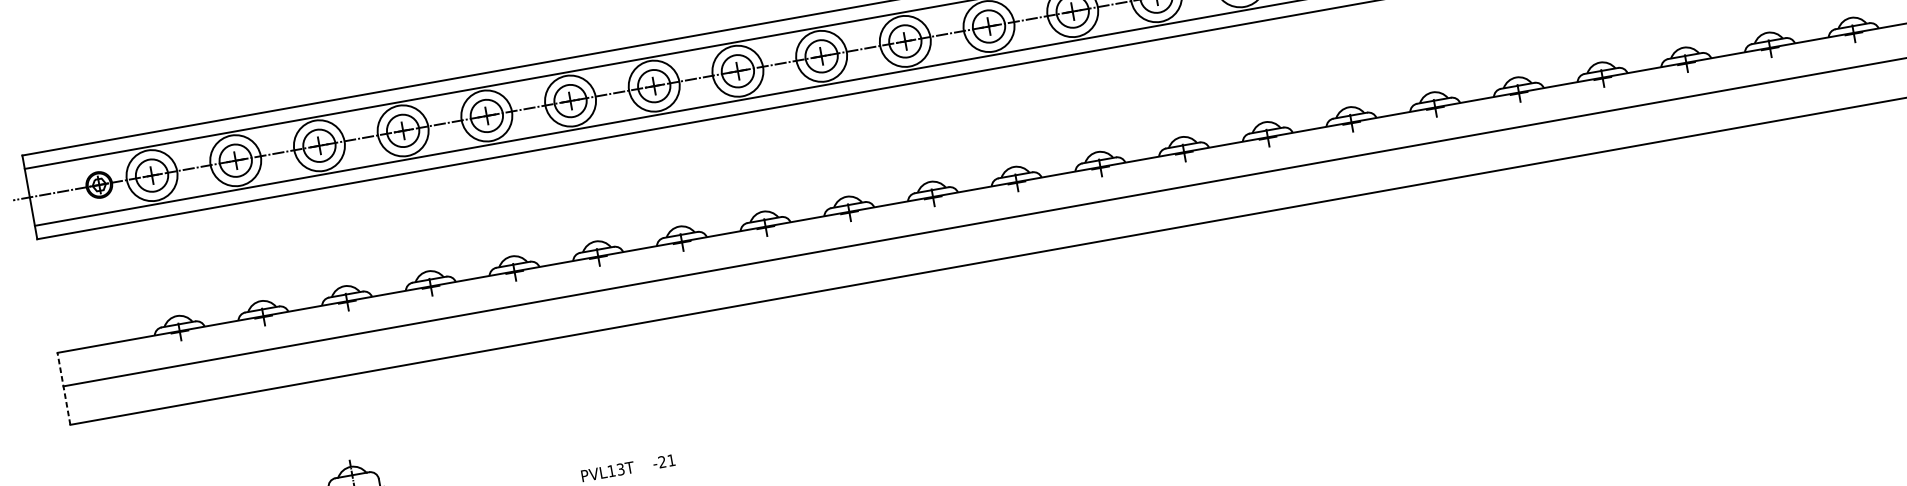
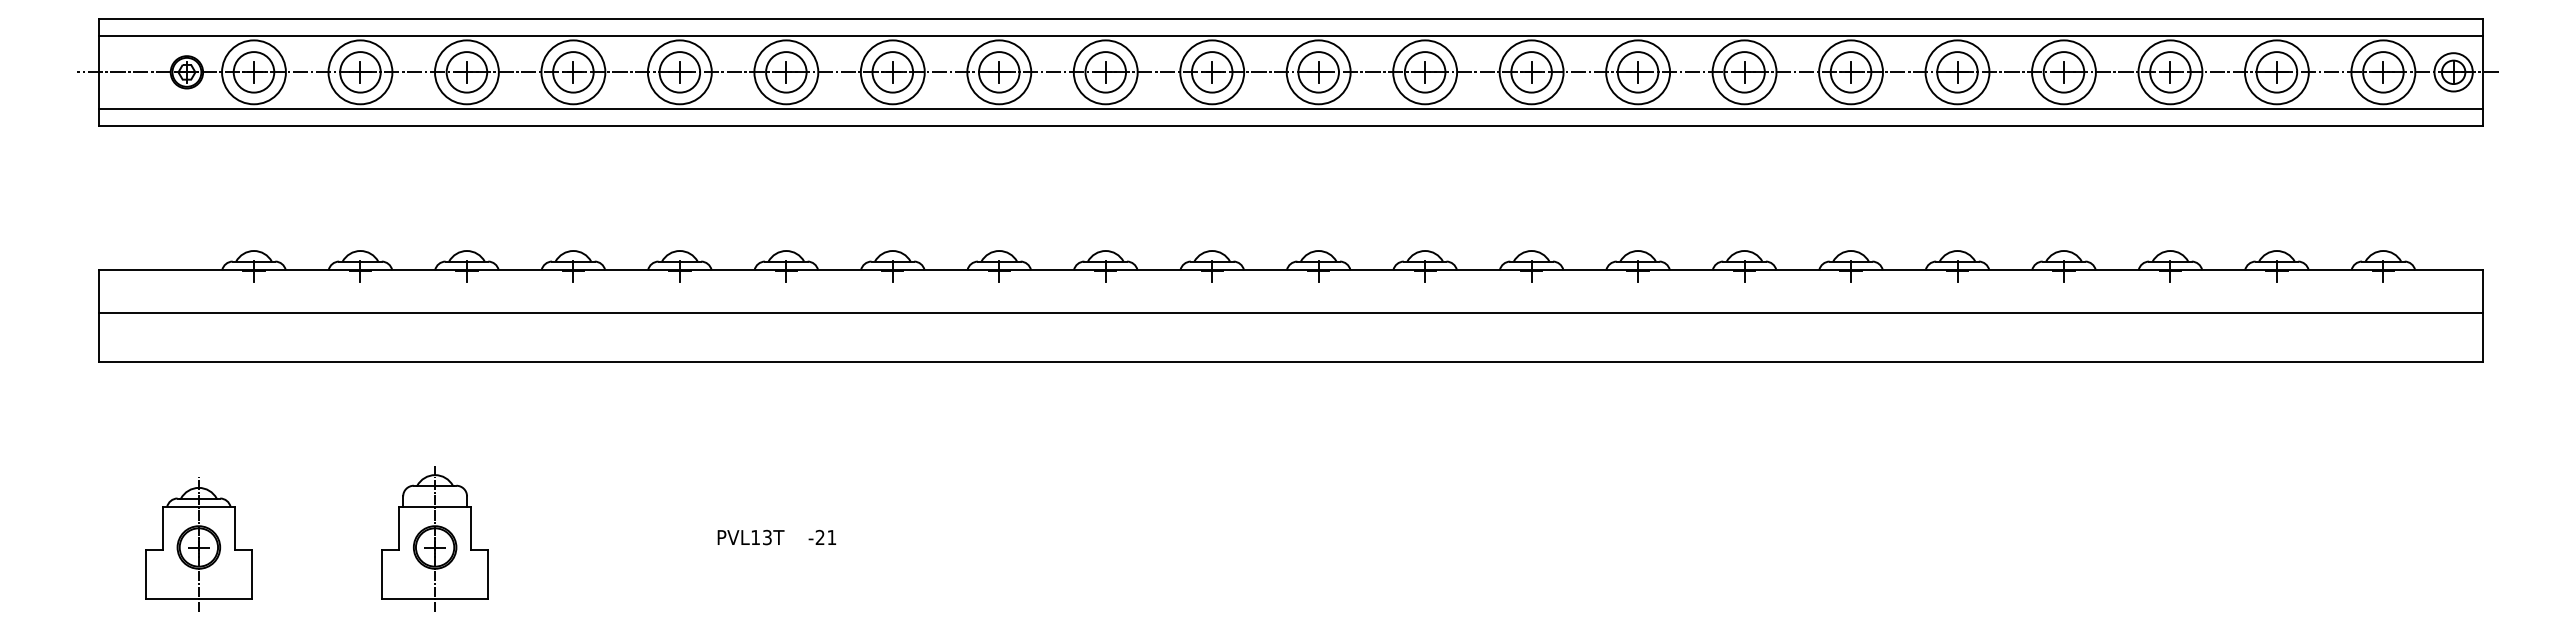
line: (63, 388) -> (98, 315), dashed -> solid

